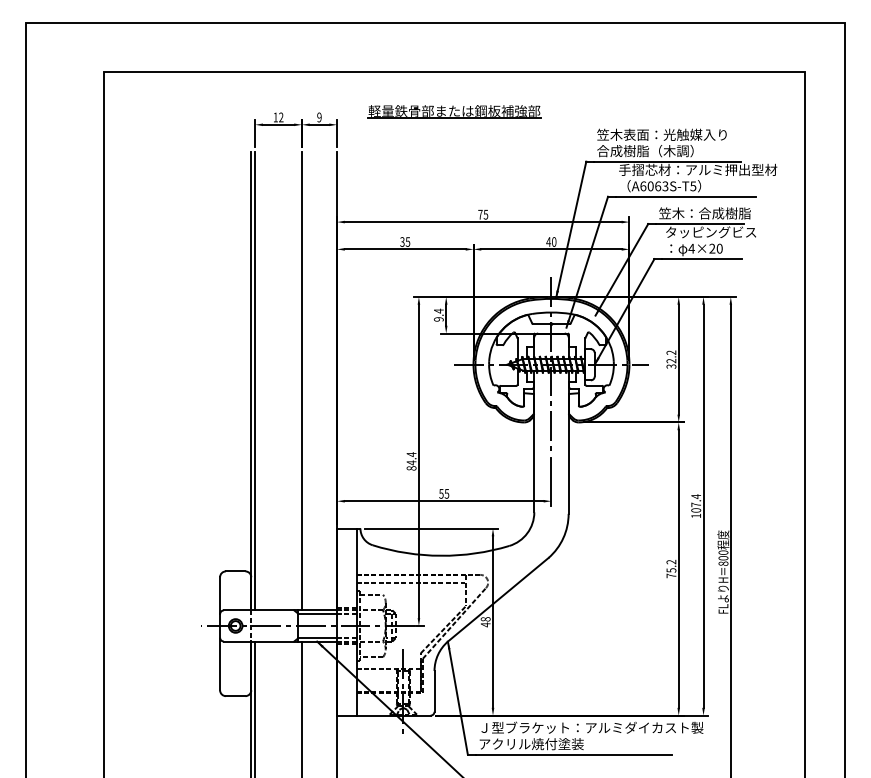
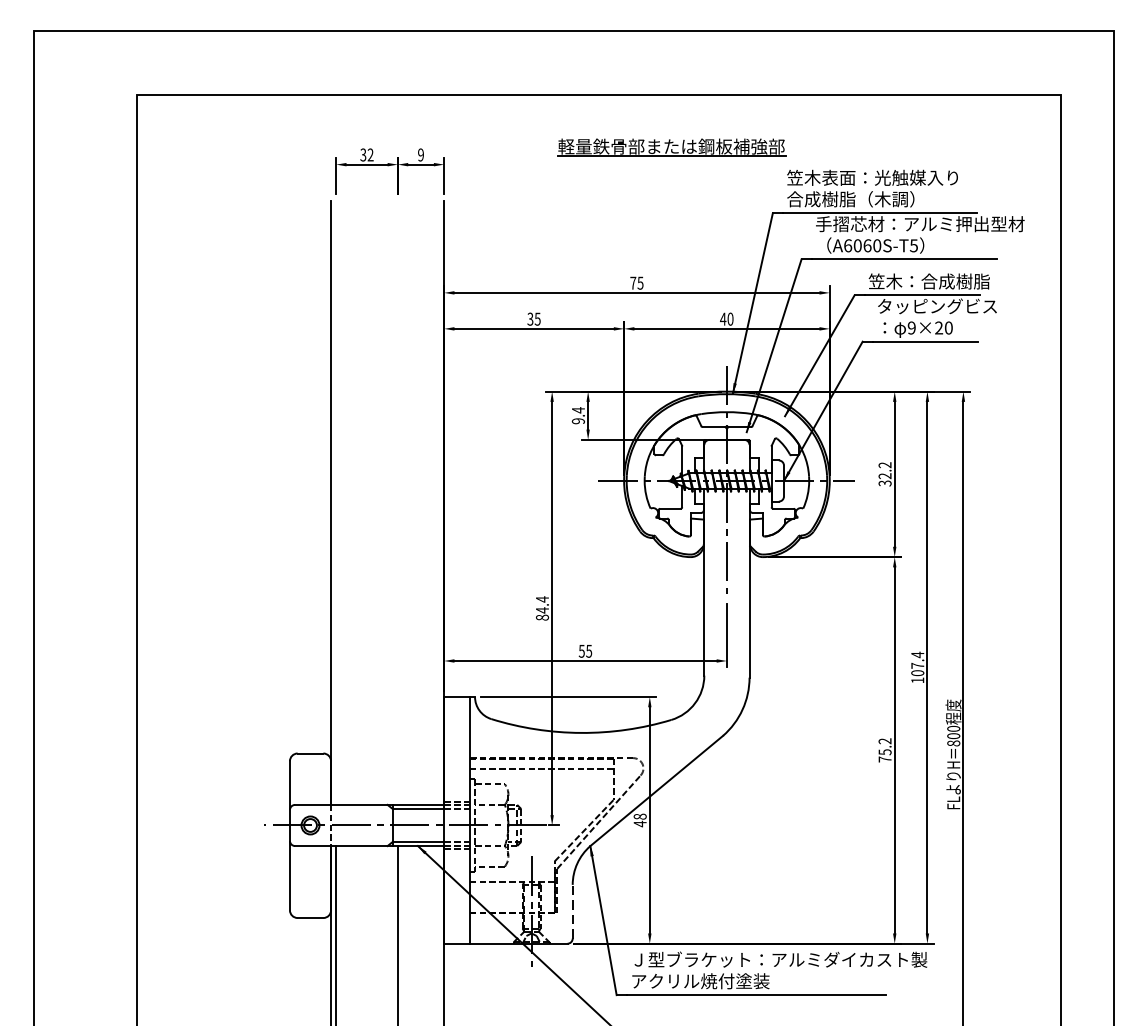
part: (454, 111) -> (671, 147), moved
text: (275, 117) -> (363, 155), 12 -> 32
text: (665, 186) -> (877, 245), A6063S-T5 -> A6060S-T5
text: (691, 248) -> (911, 327), 4×20 -> 9×20
line: (255, 381) -> (336, 503), removed
line: (301, 381) -> (397, 503), removed
line: (434, 690) -> (572, 910), solid -> dashed

